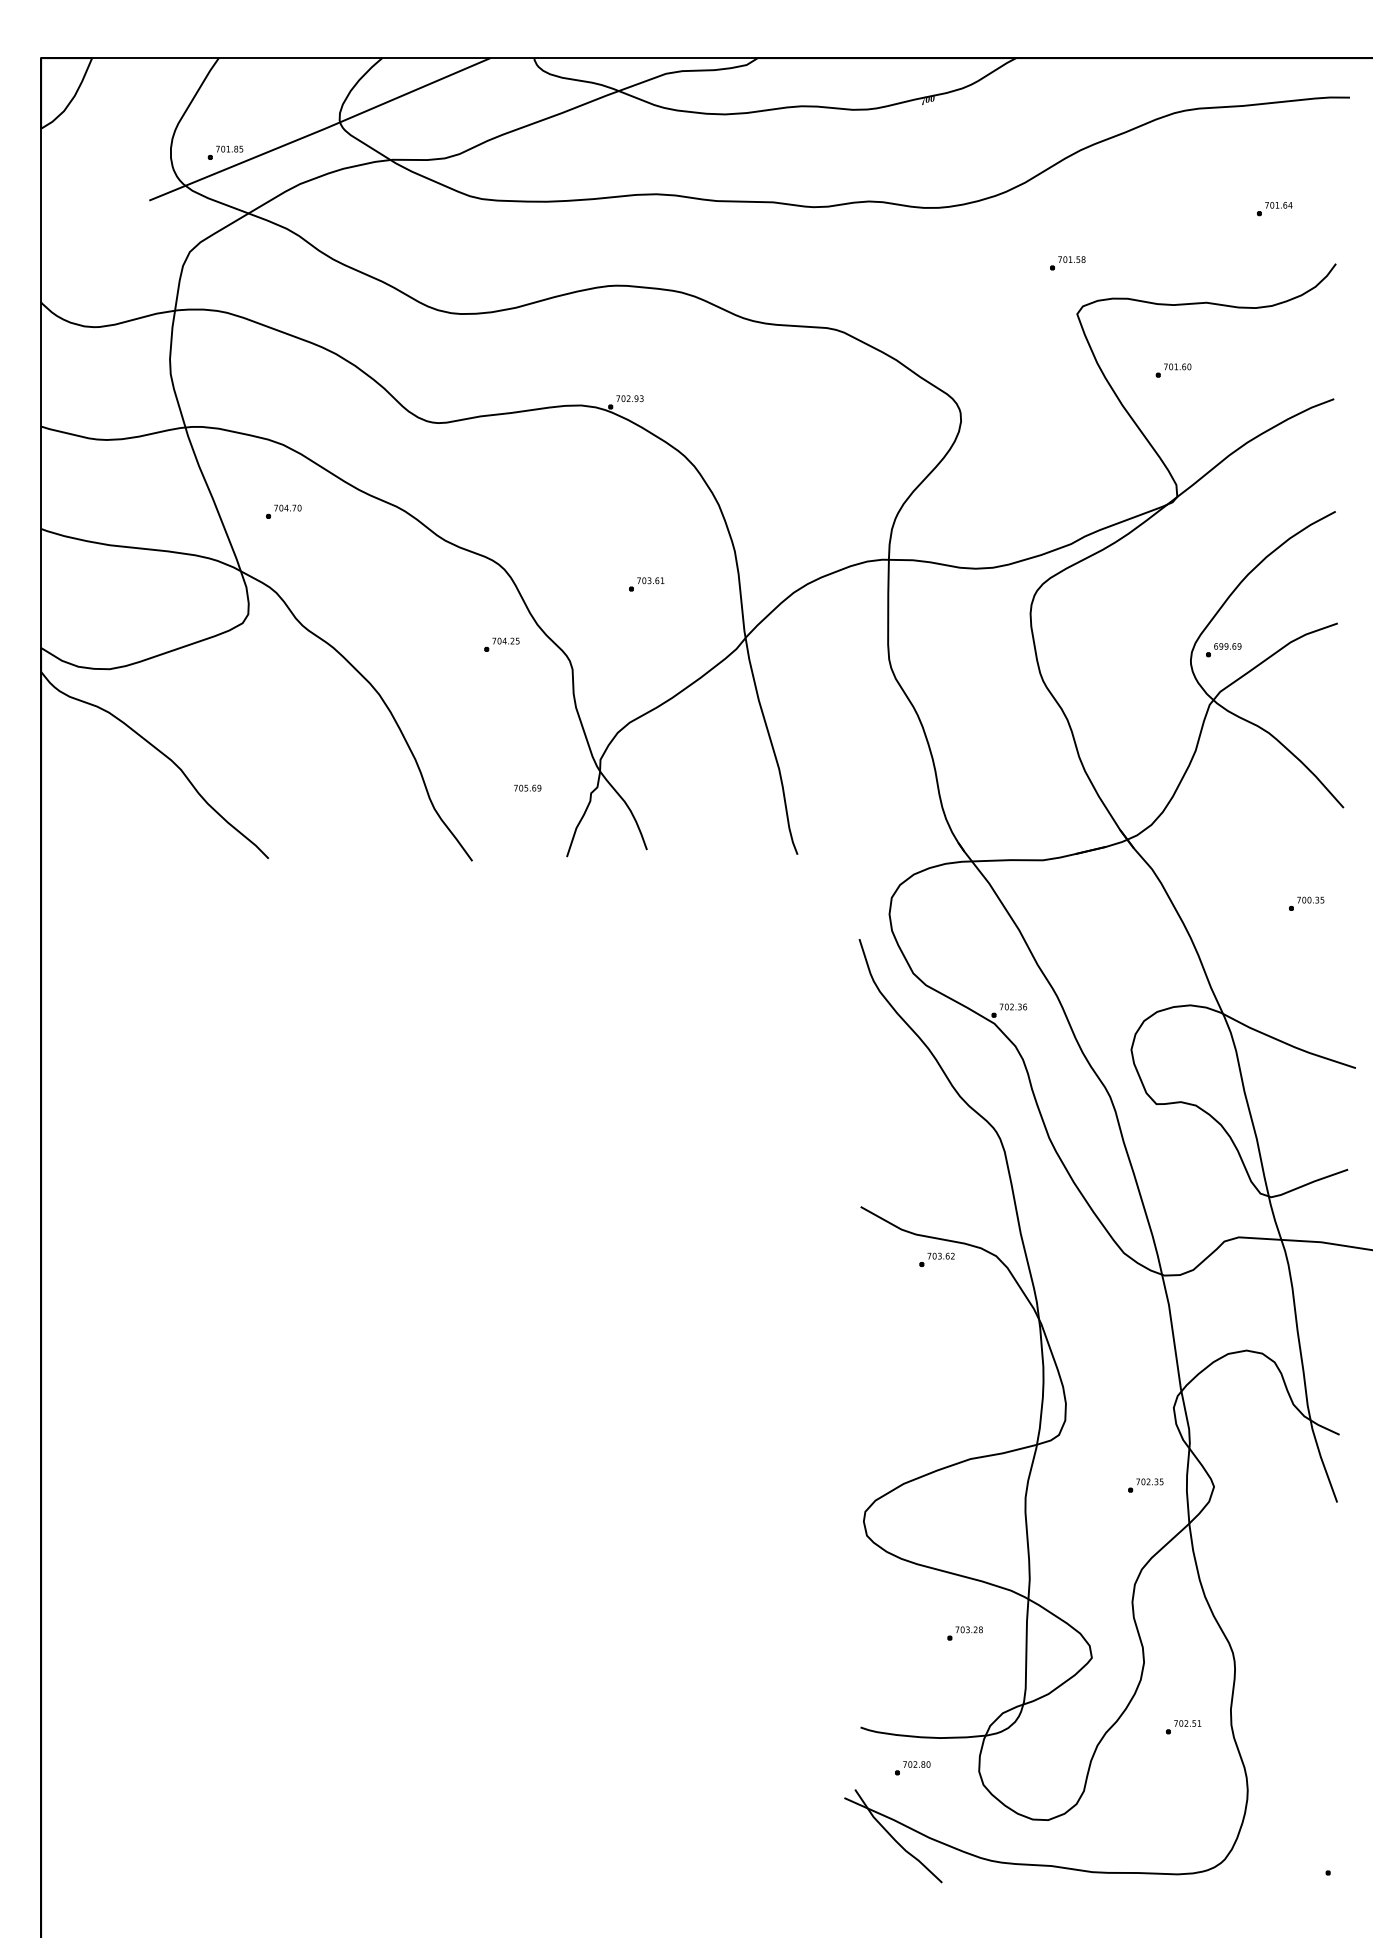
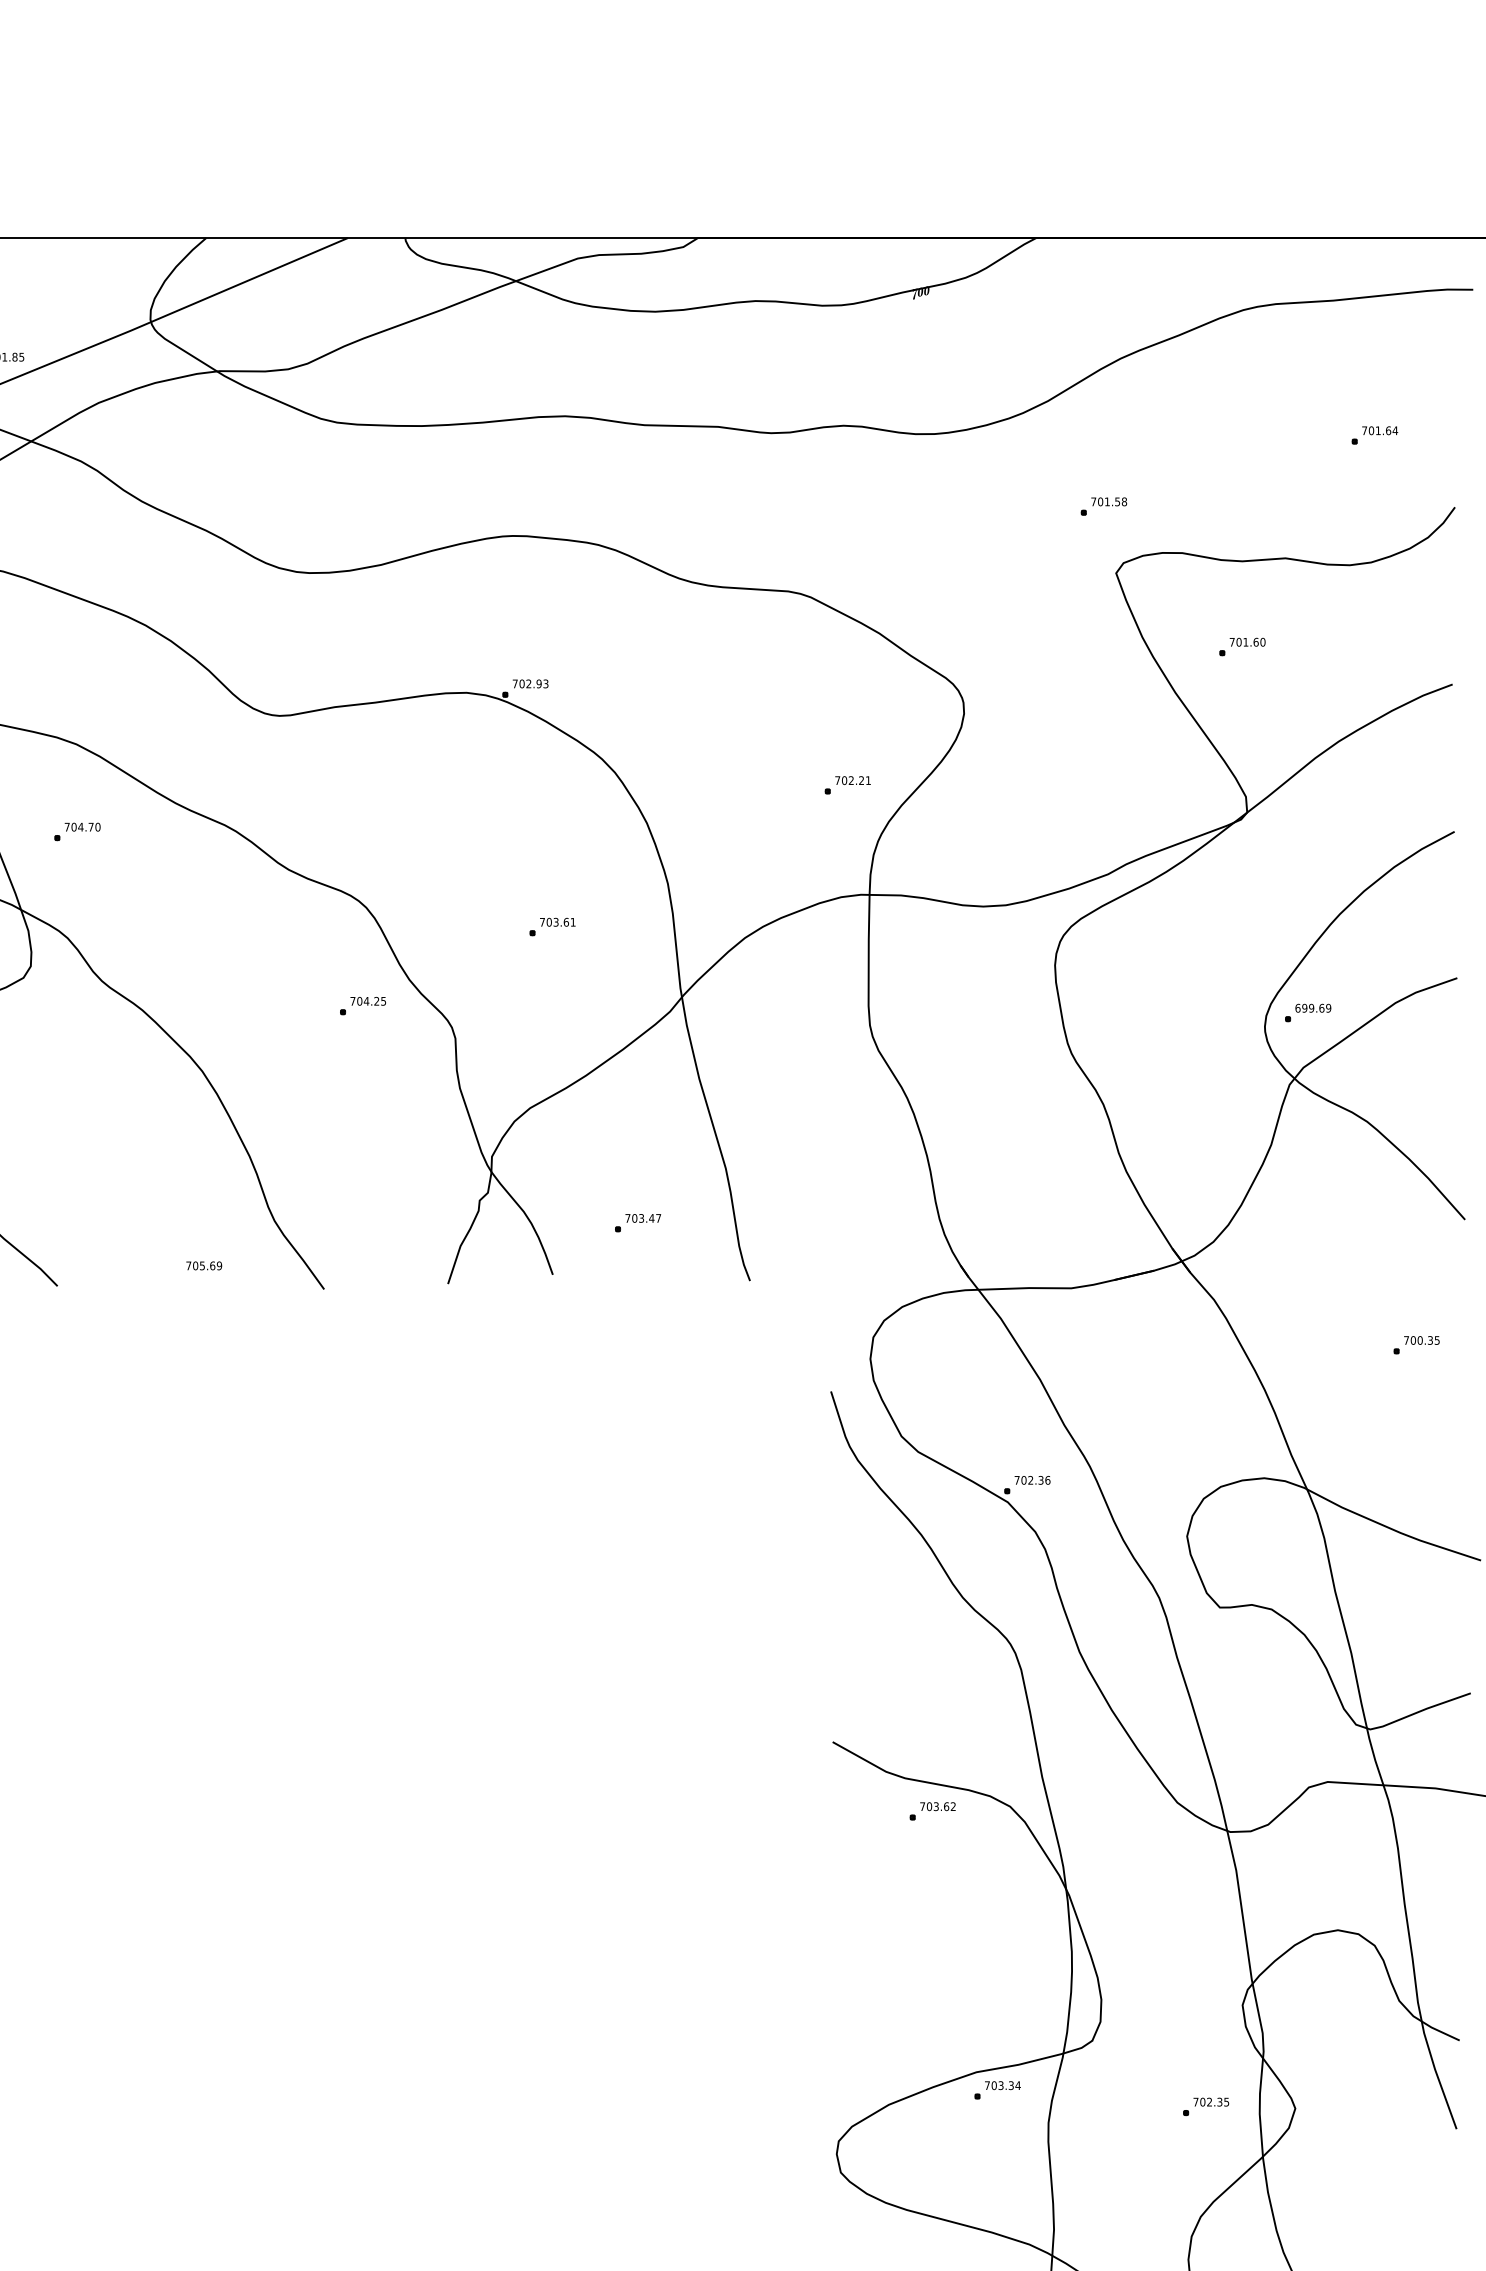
part: (871, 476) -> (846, 785), added
text: (527, 787) -> (203, 1265), moved
part: (711, 810) -> (637, 1223), added
part: (986, 1473) -> (997, 2091), added

